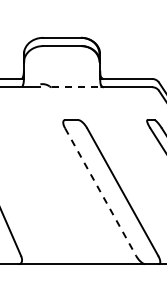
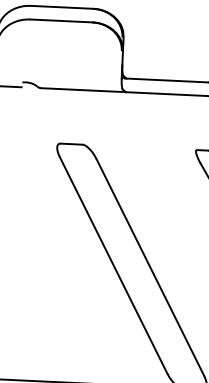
line: (76, 87) -> (81, 90), dashed -> solid
line: (100, 192) -> (113, 266), dashed -> solid

